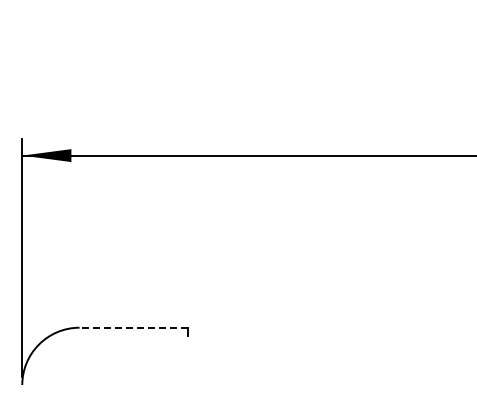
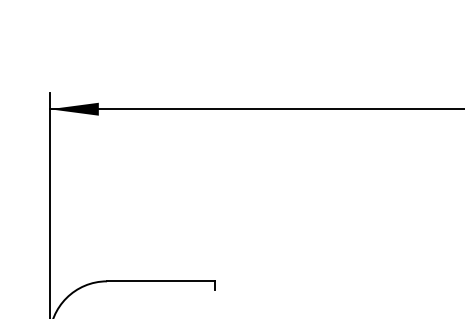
line: (133, 327) -> (160, 281), dashed -> solid

